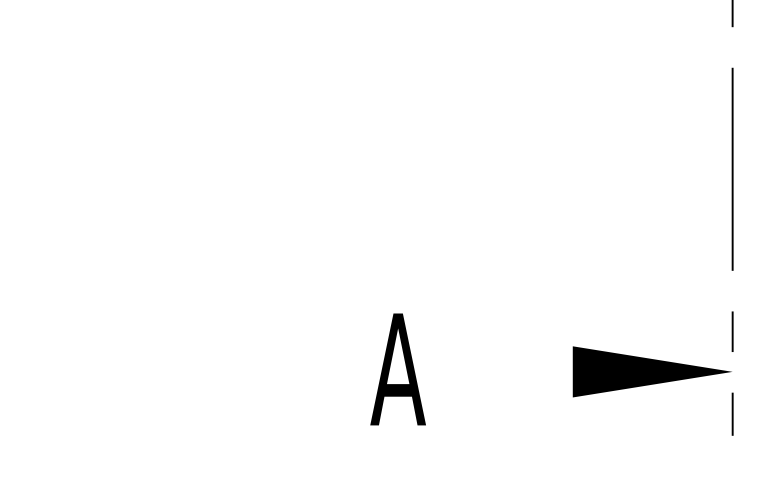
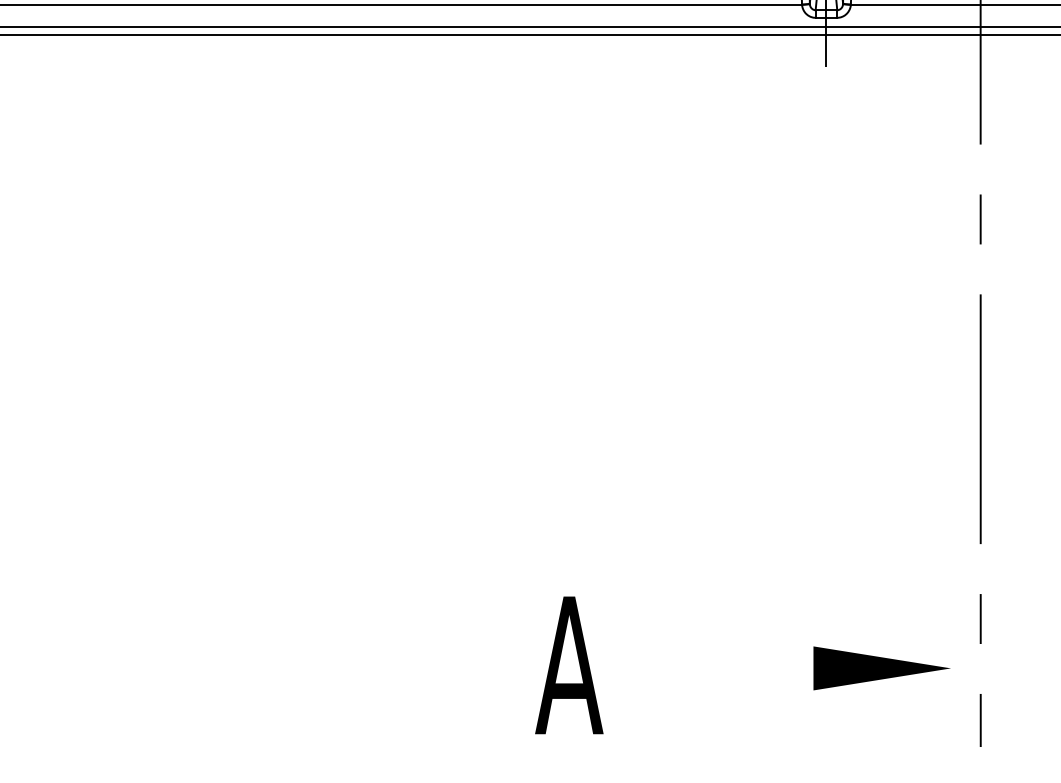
part: (651, 371) -> (881, 668), size x0.7

